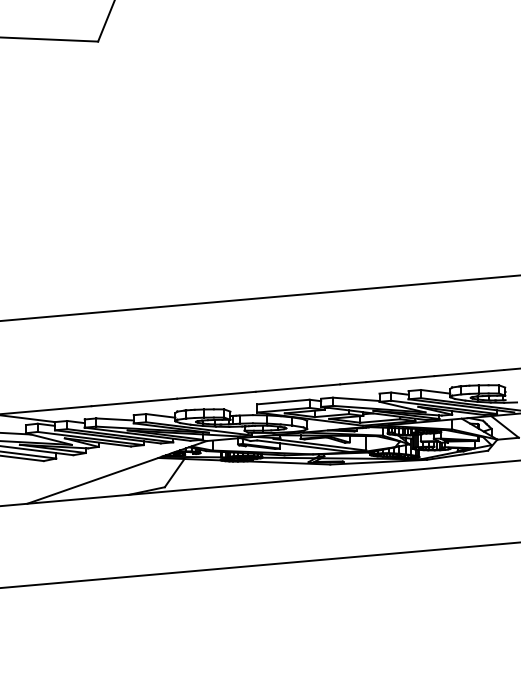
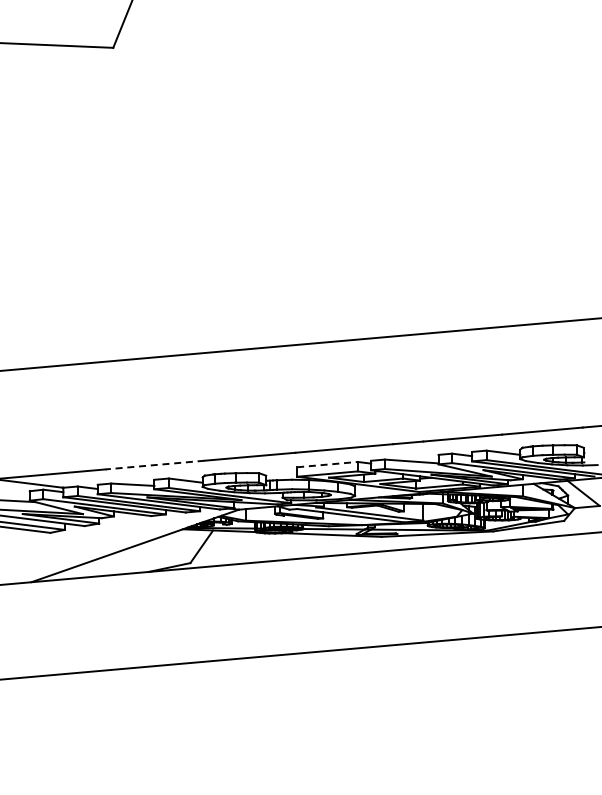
line: (283, 401) -> (327, 464), solid -> dashed
line: (134, 402) -> (155, 465), solid -> dashed

